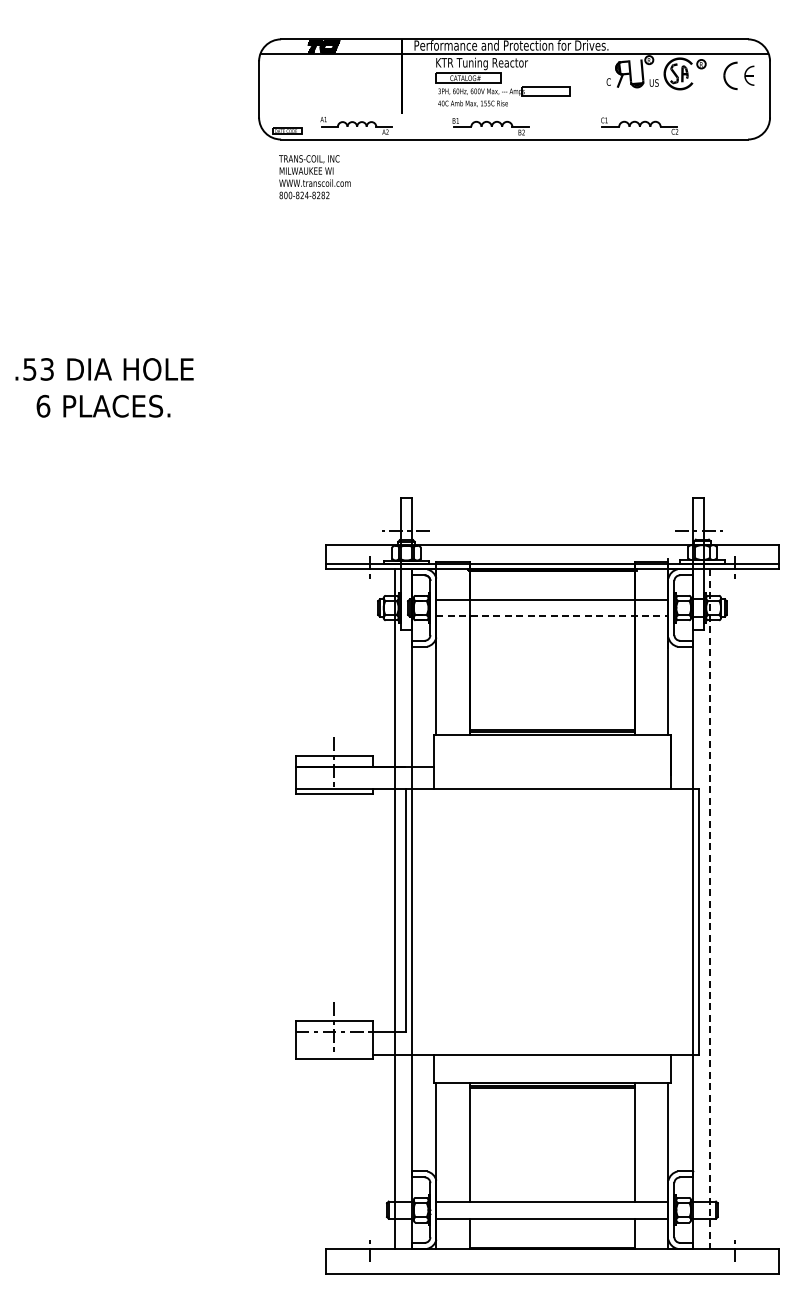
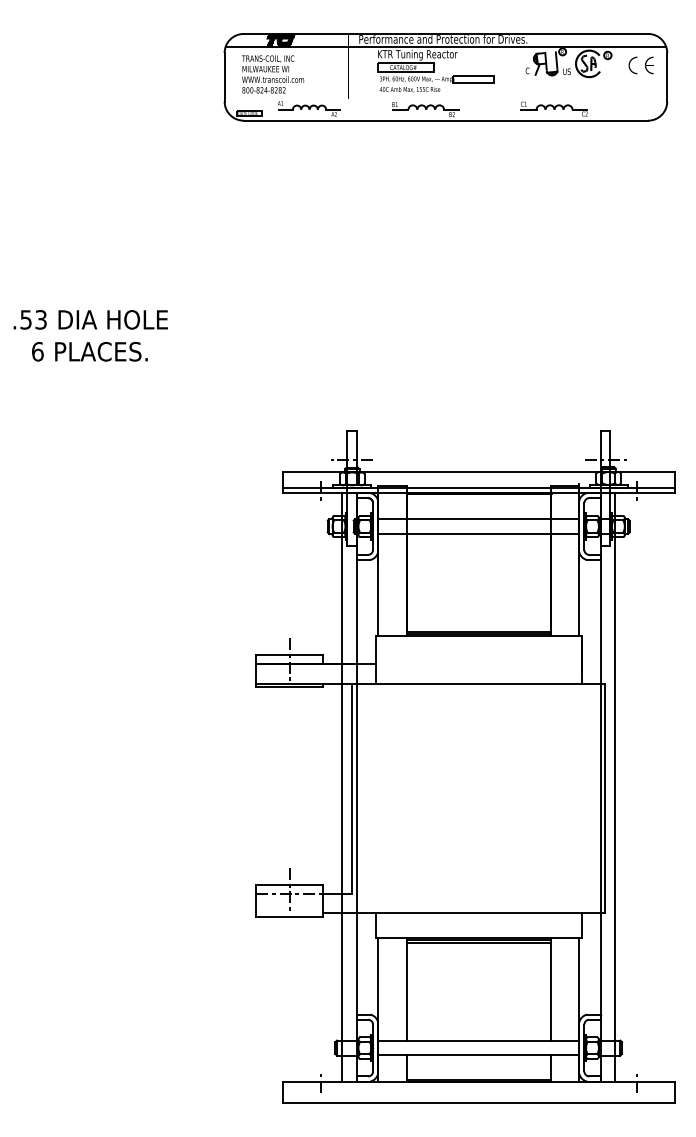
part: (730, 75) -> (632, 65), size x0.71
text: (314, 177) -> (272, 74), moved
line: (552, 616) -> (478, 533), dashed -> solid
line: (710, 909) -> (615, 787), dashed -> solid

